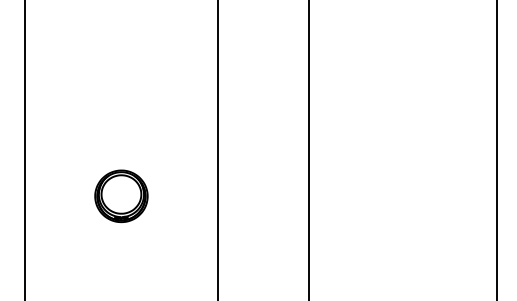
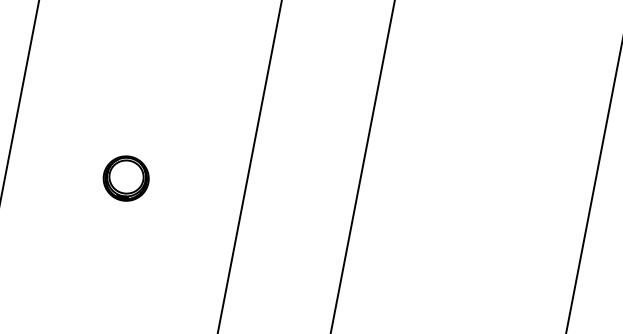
part: (121, 195) -> (126, 177), size x0.7

